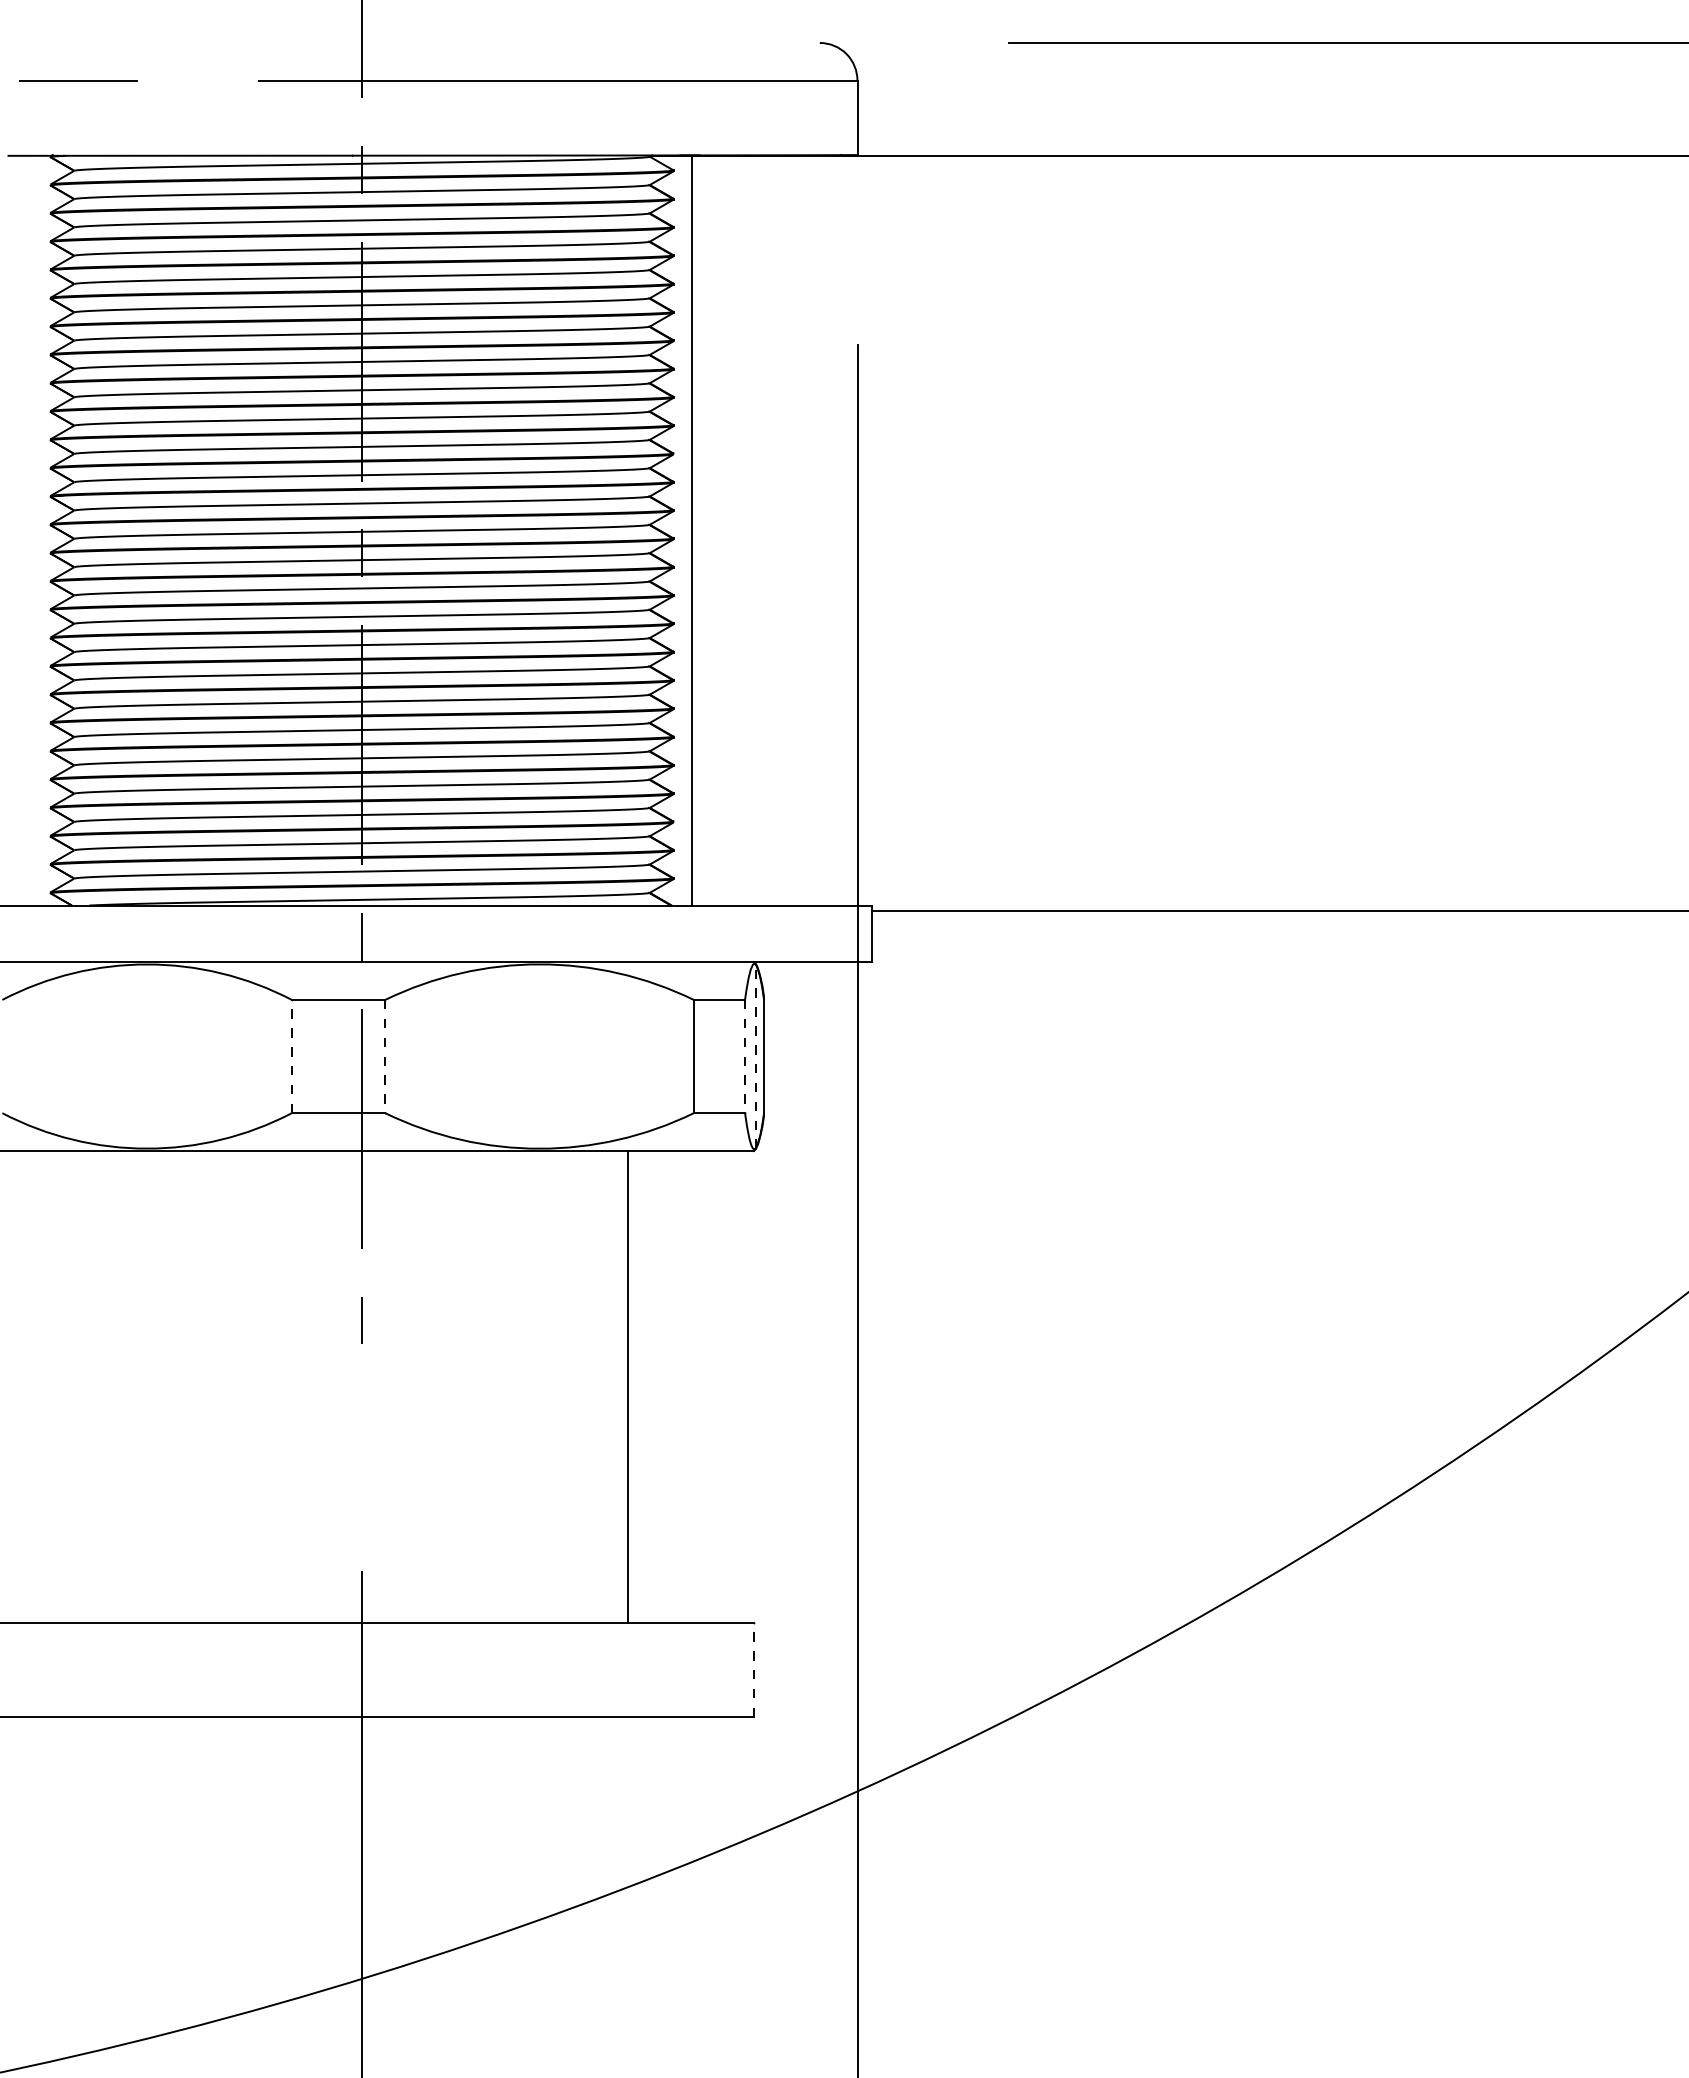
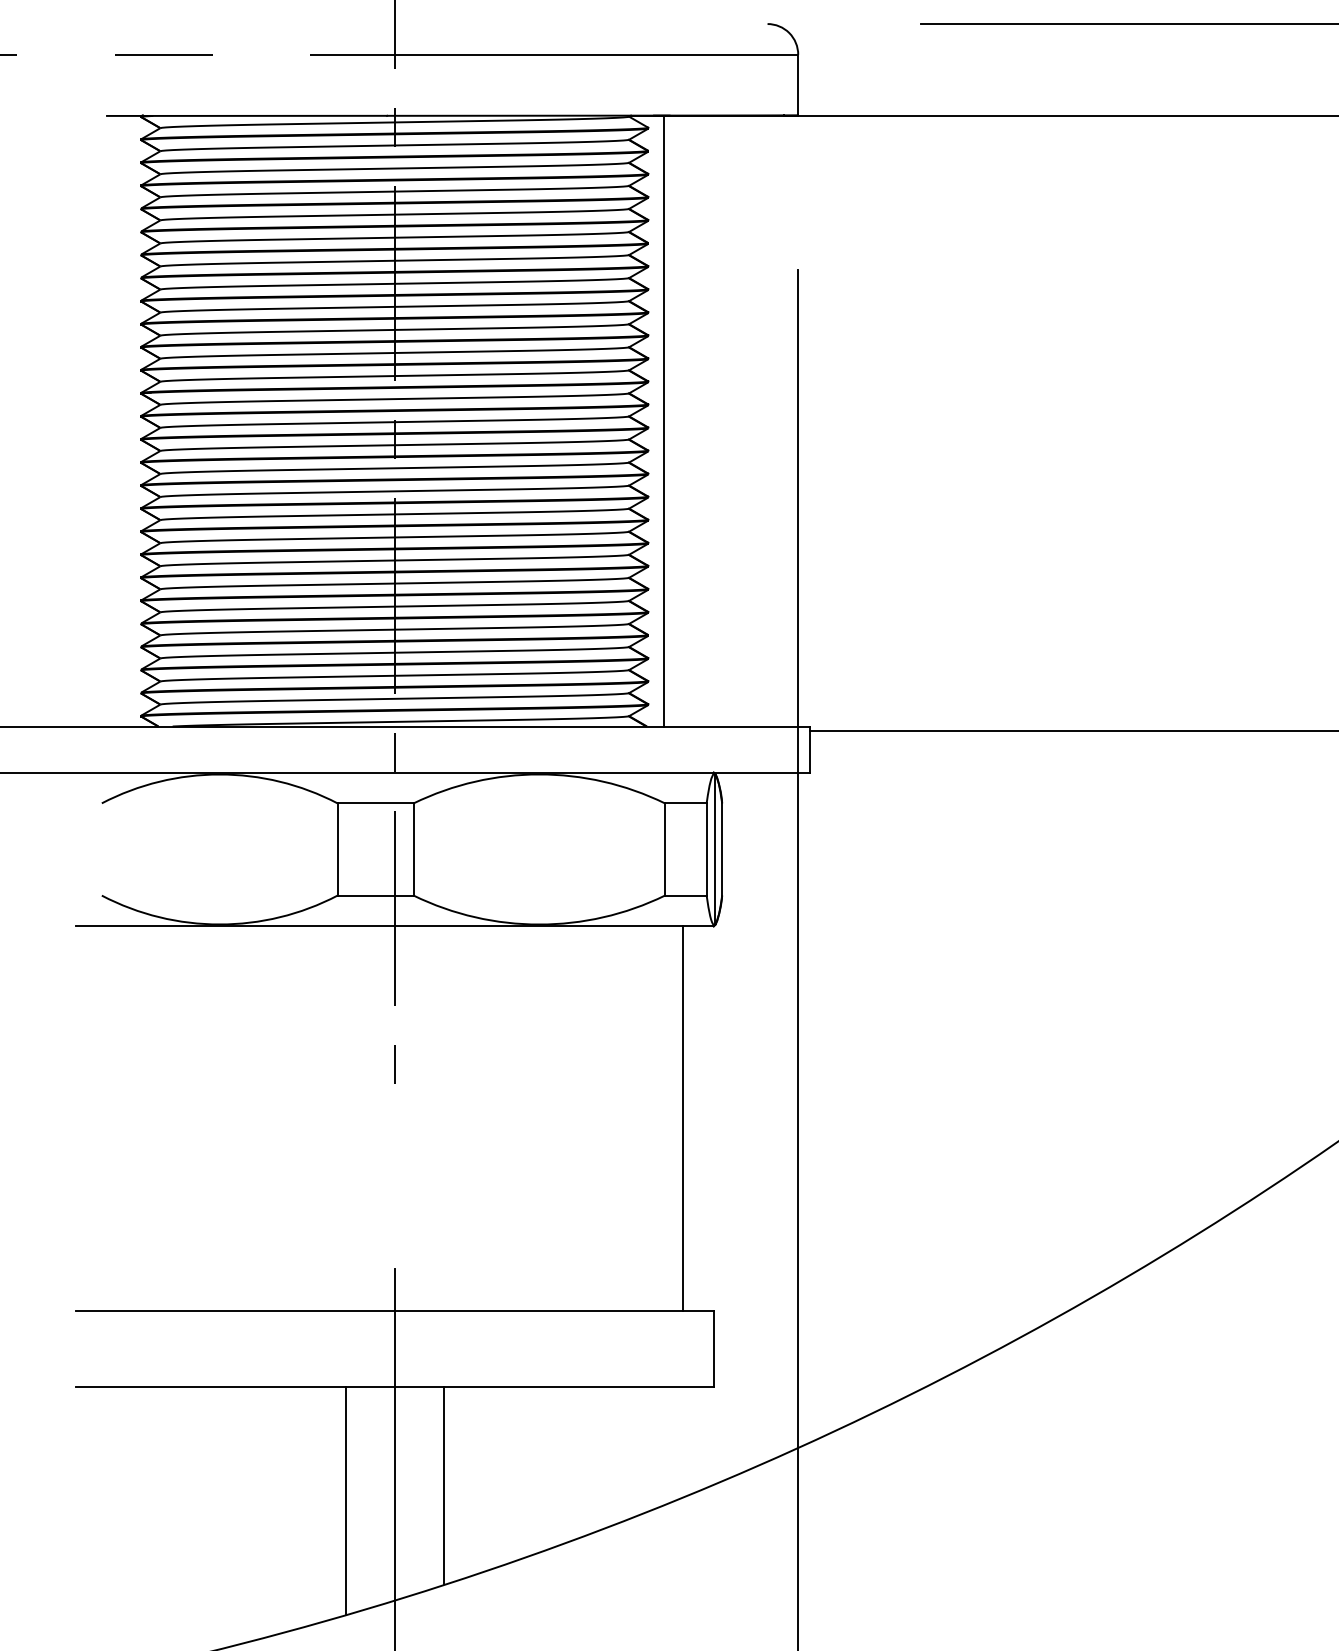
line: (291, 1056) -> (337, 849), dashed -> solid
line: (385, 1056) -> (413, 849), dashed -> solid
line: (745, 1056) -> (707, 849), dashed -> solid
line: (755, 1056) -> (715, 849), dashed -> solid
line: (627, 1386) -> (682, 1118), moved
line: (753, 1669) -> (713, 1348), dashed -> solid
line: (422, 1837) -> (443, 1485), added
line: (302, 1856) -> (346, 1500), added

